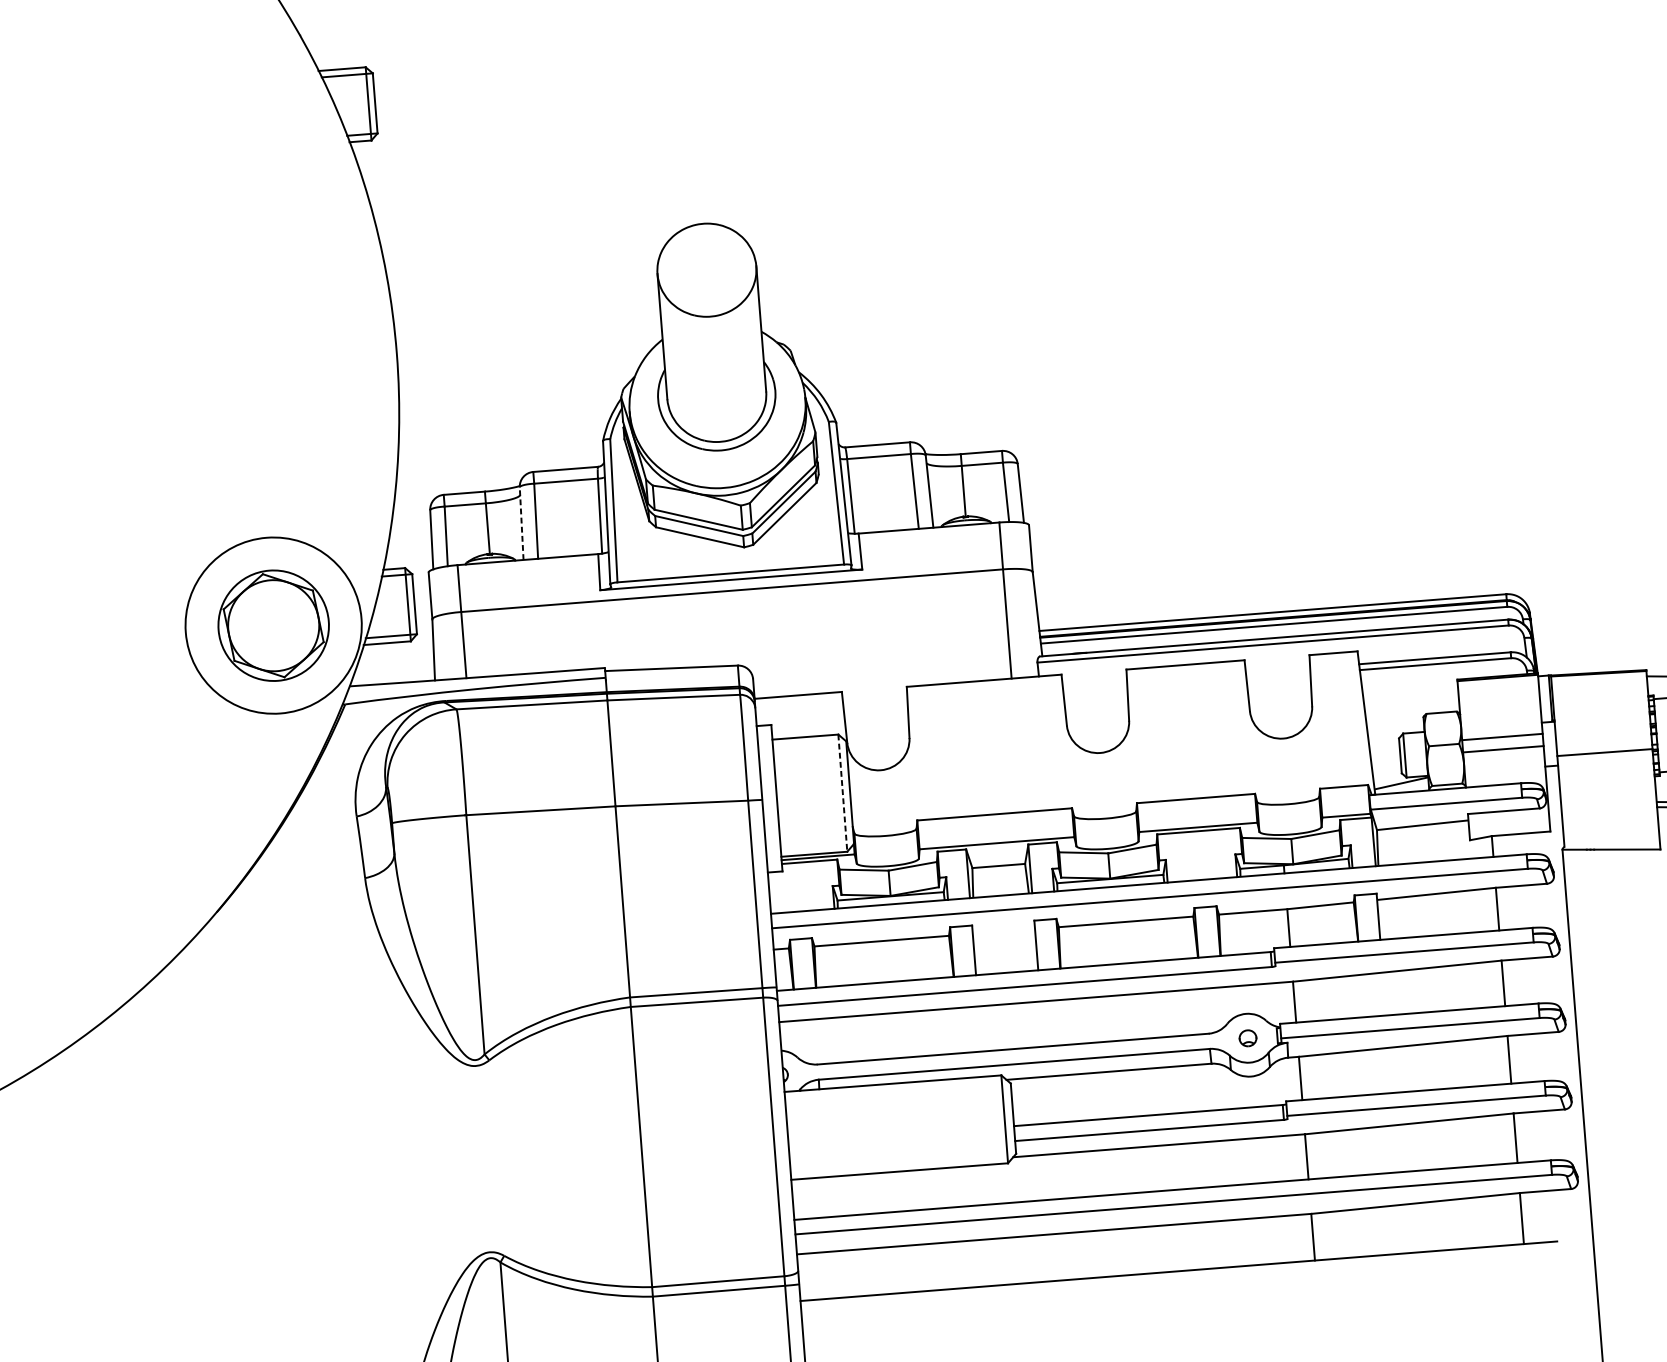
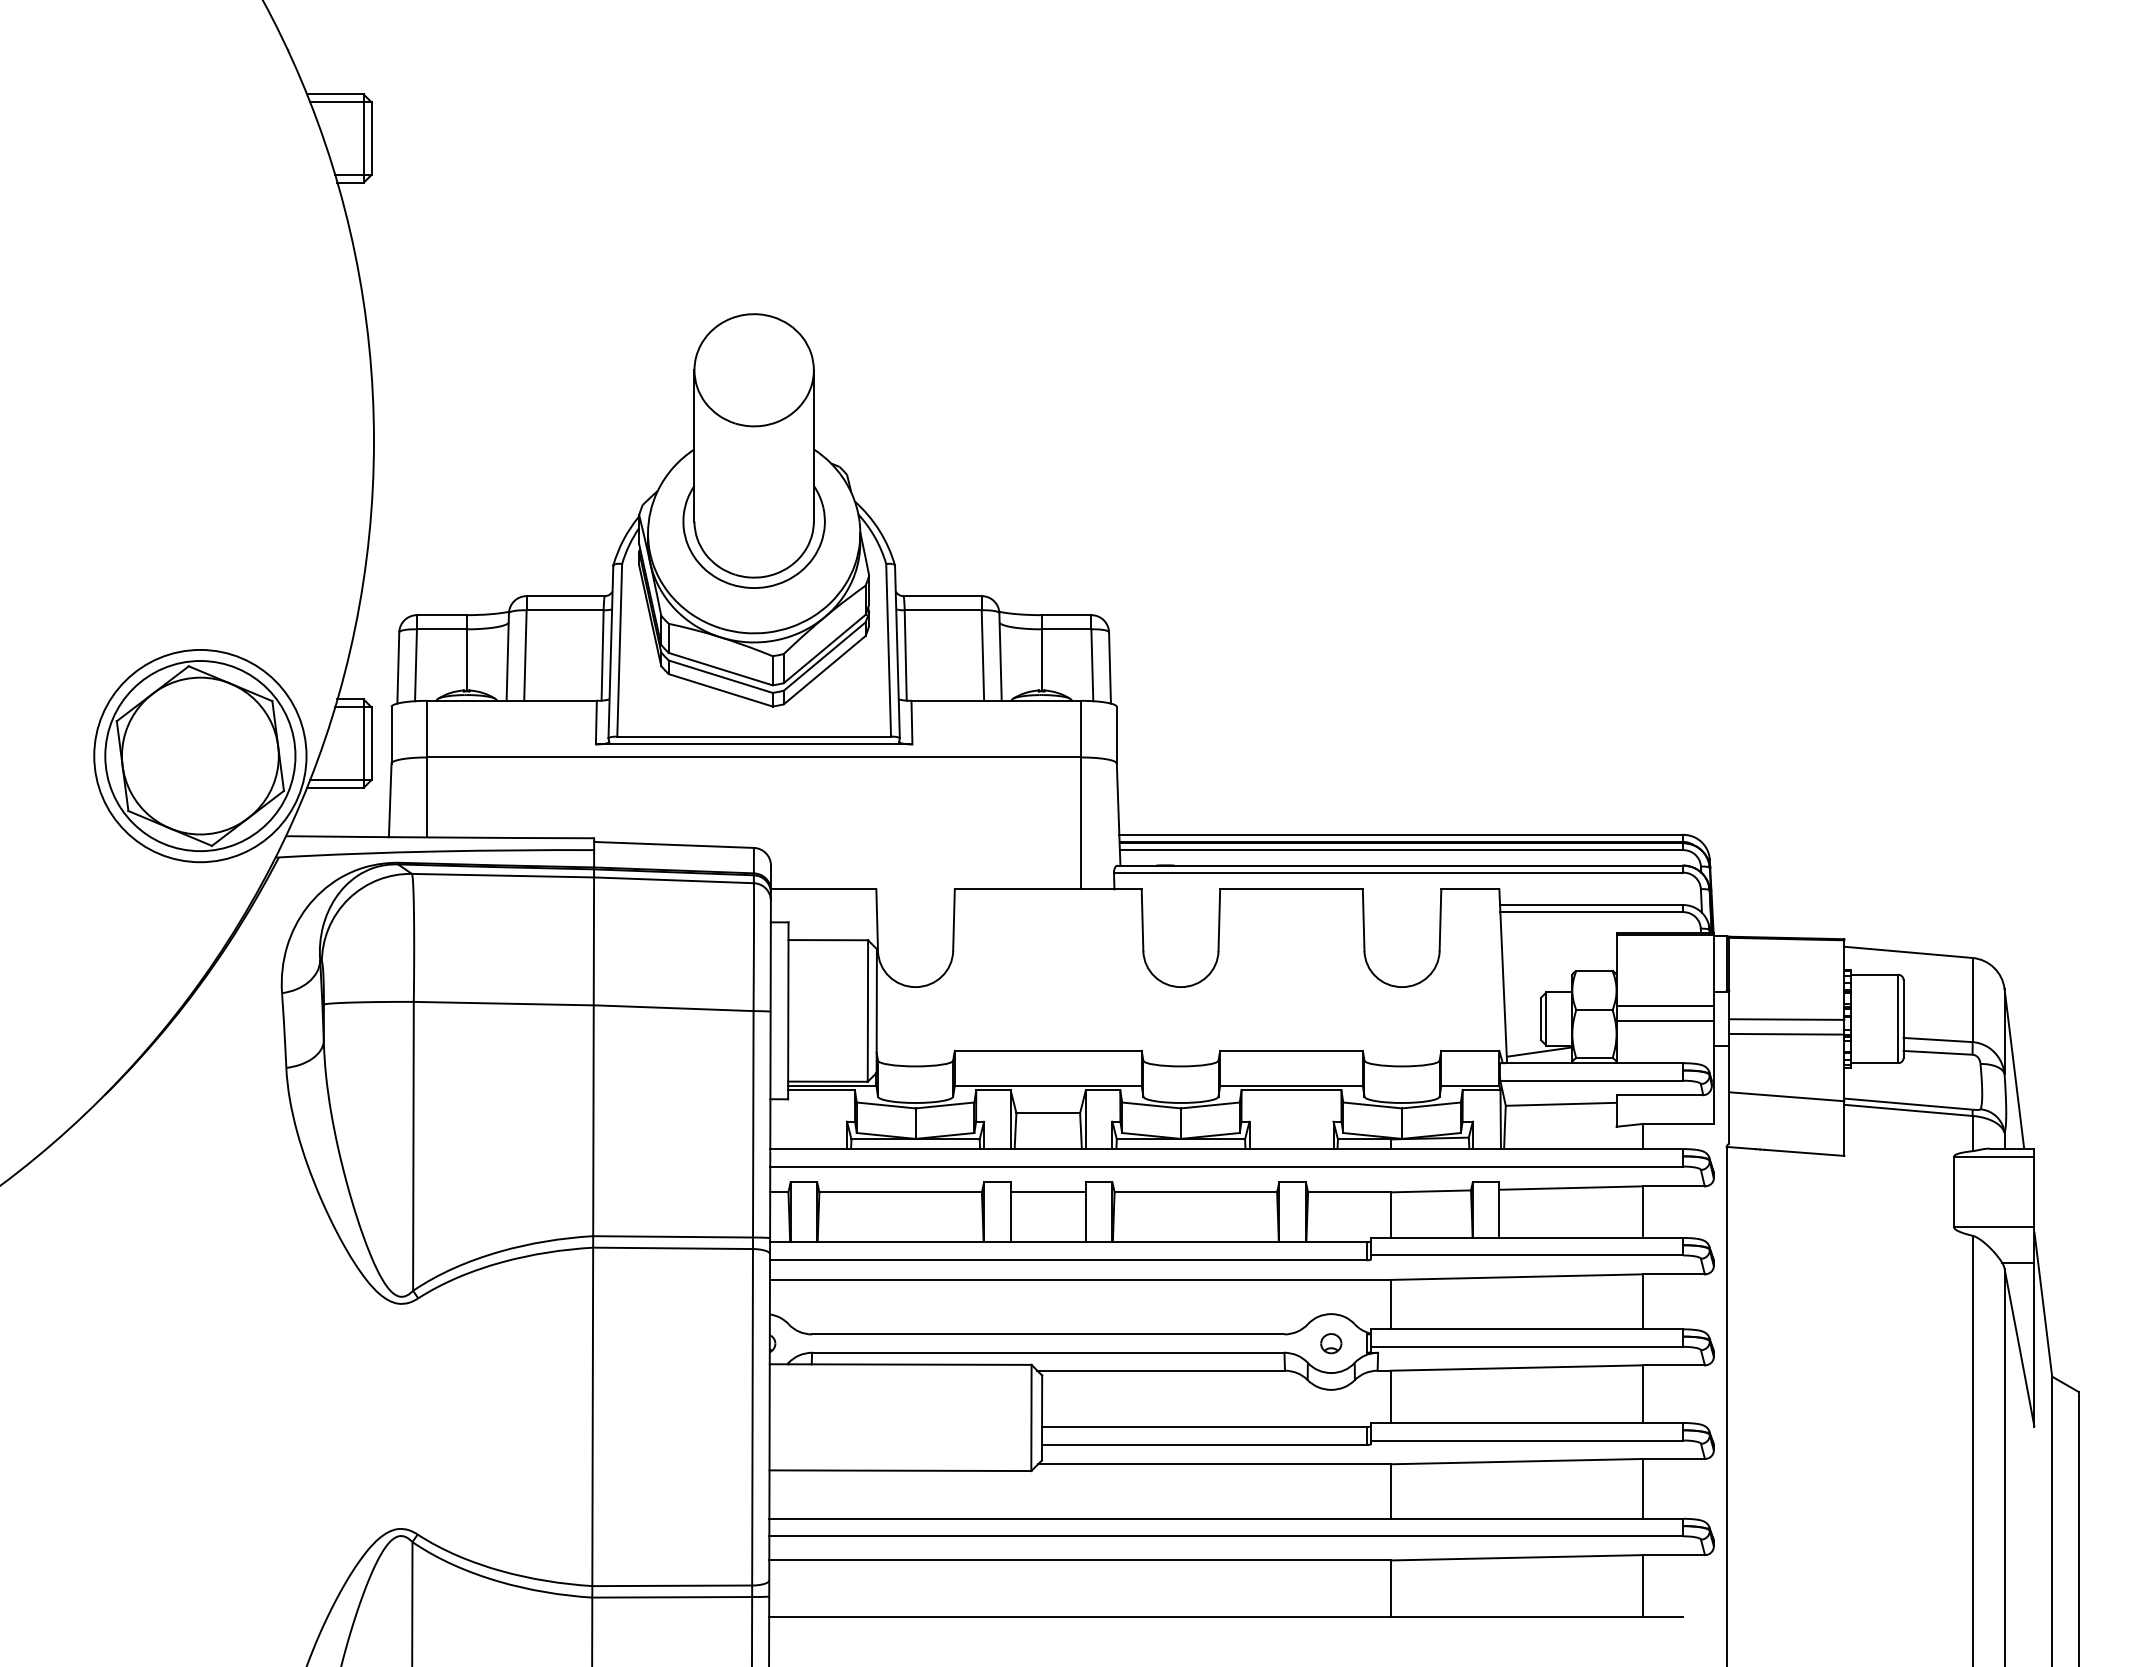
line: (521, 524) -> (507, 657), dashed -> solid
part: (273, 625) -> (200, 756), size x1.43
line: (1603, 740) -> (1786, 1019), added
line: (842, 793) -> (867, 1011), dashed -> solid
line: (1608, 804) -> (1786, 1096), added
line: (1003, 931) -> (1047, 1192), added

